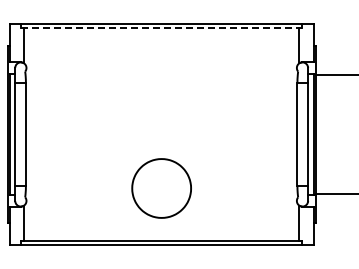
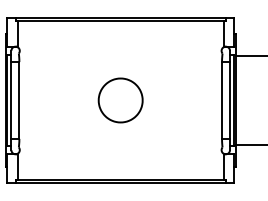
line: (161, 28) -> (120, 21), dashed -> solid
part: (161, 188) -> (120, 100), moved

